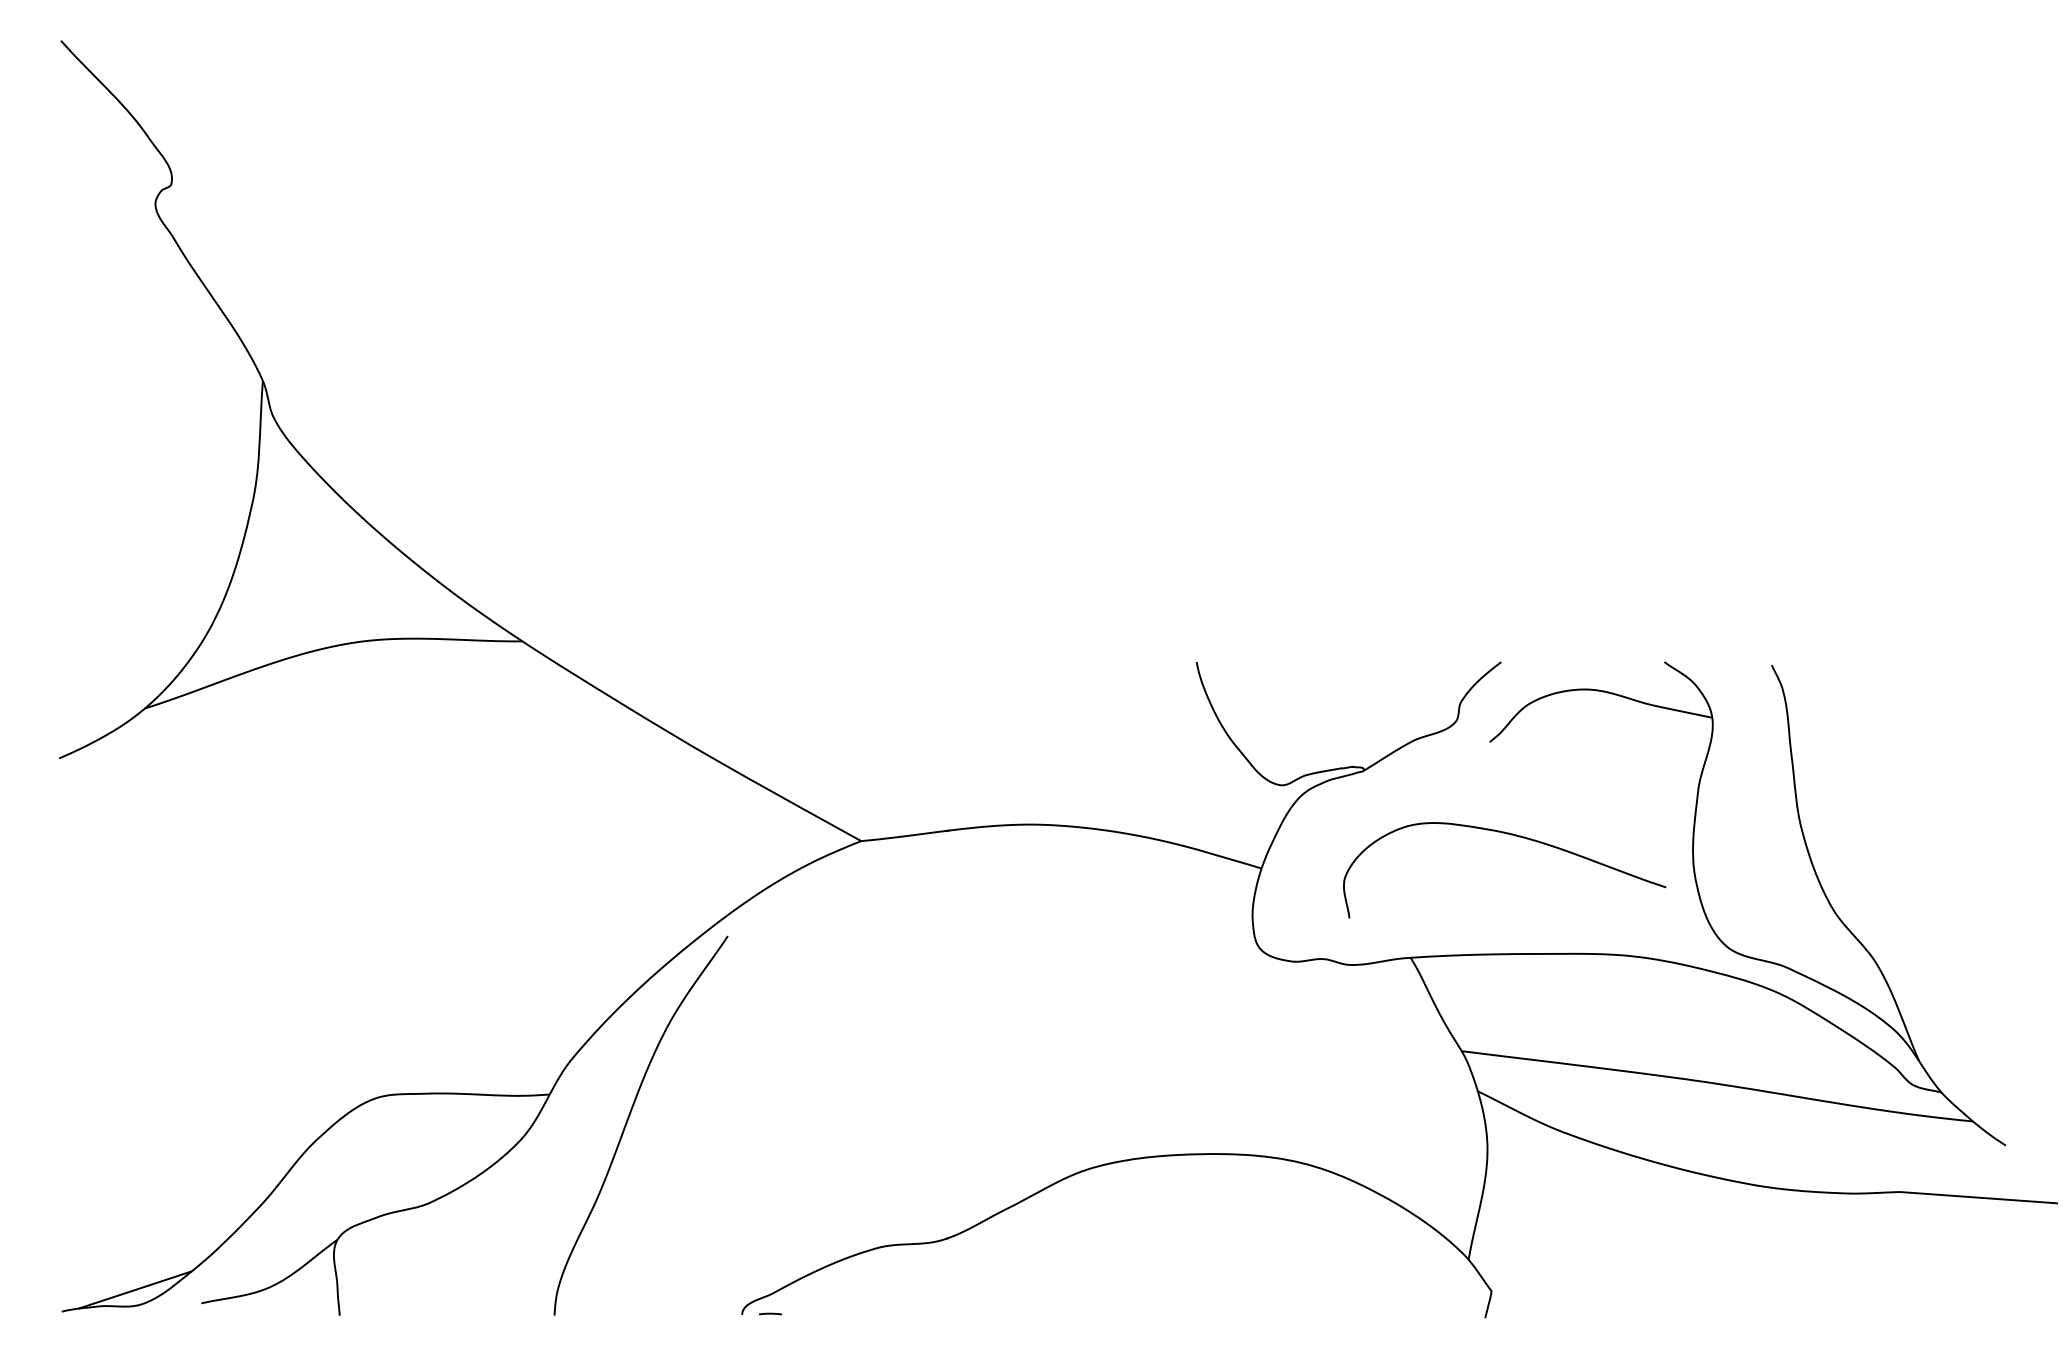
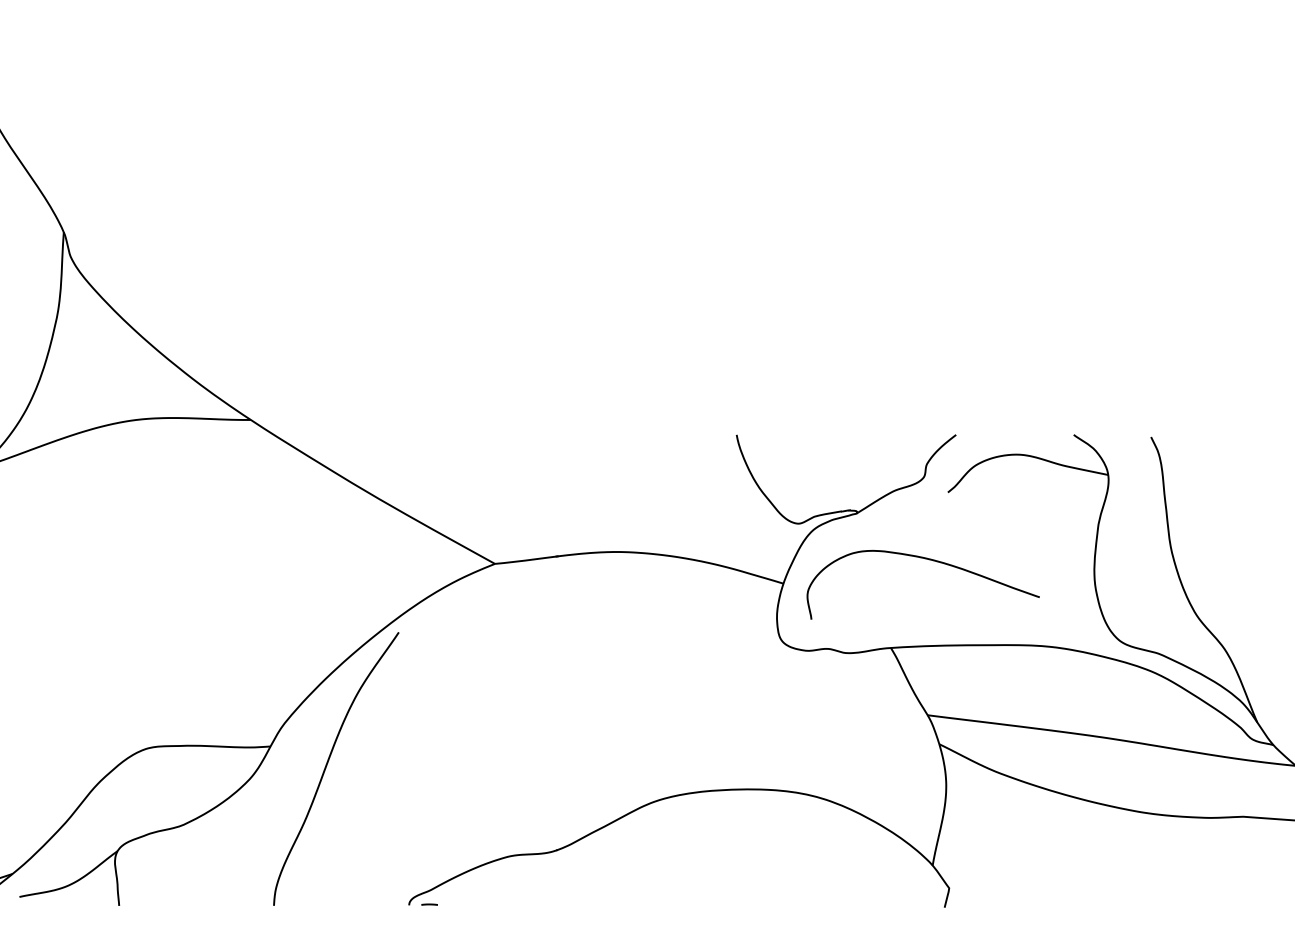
curve: (1511, 835) -> (928, 559), moved

